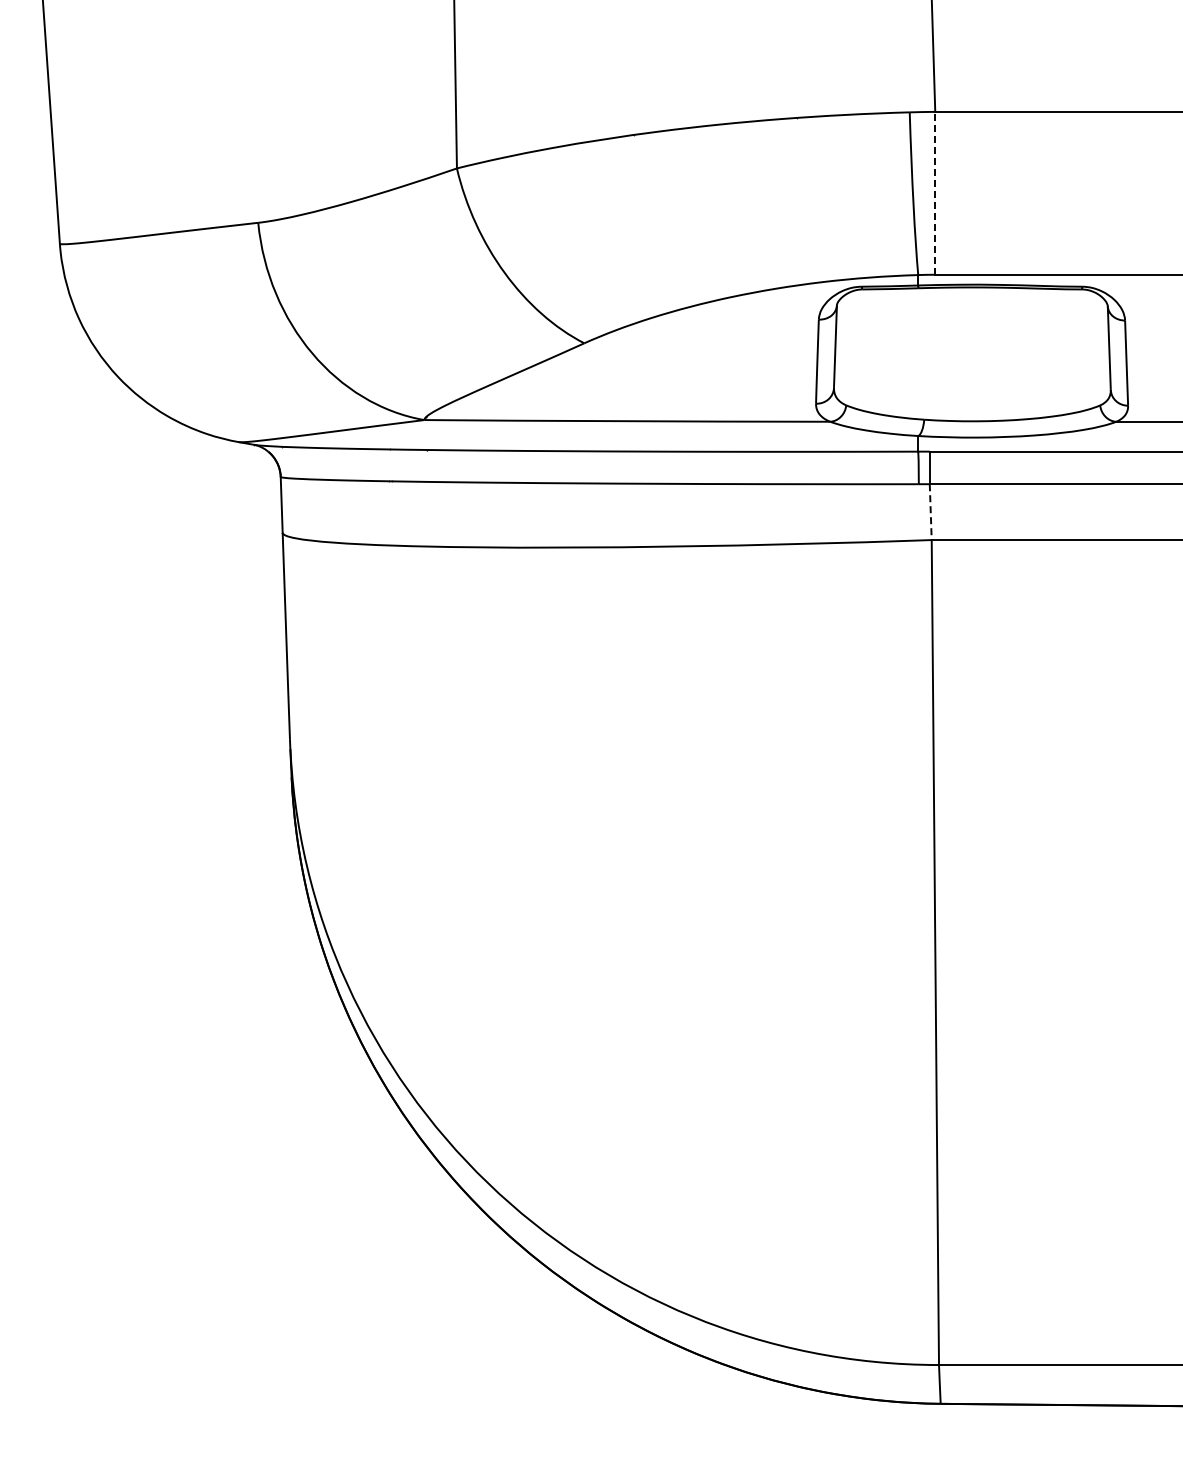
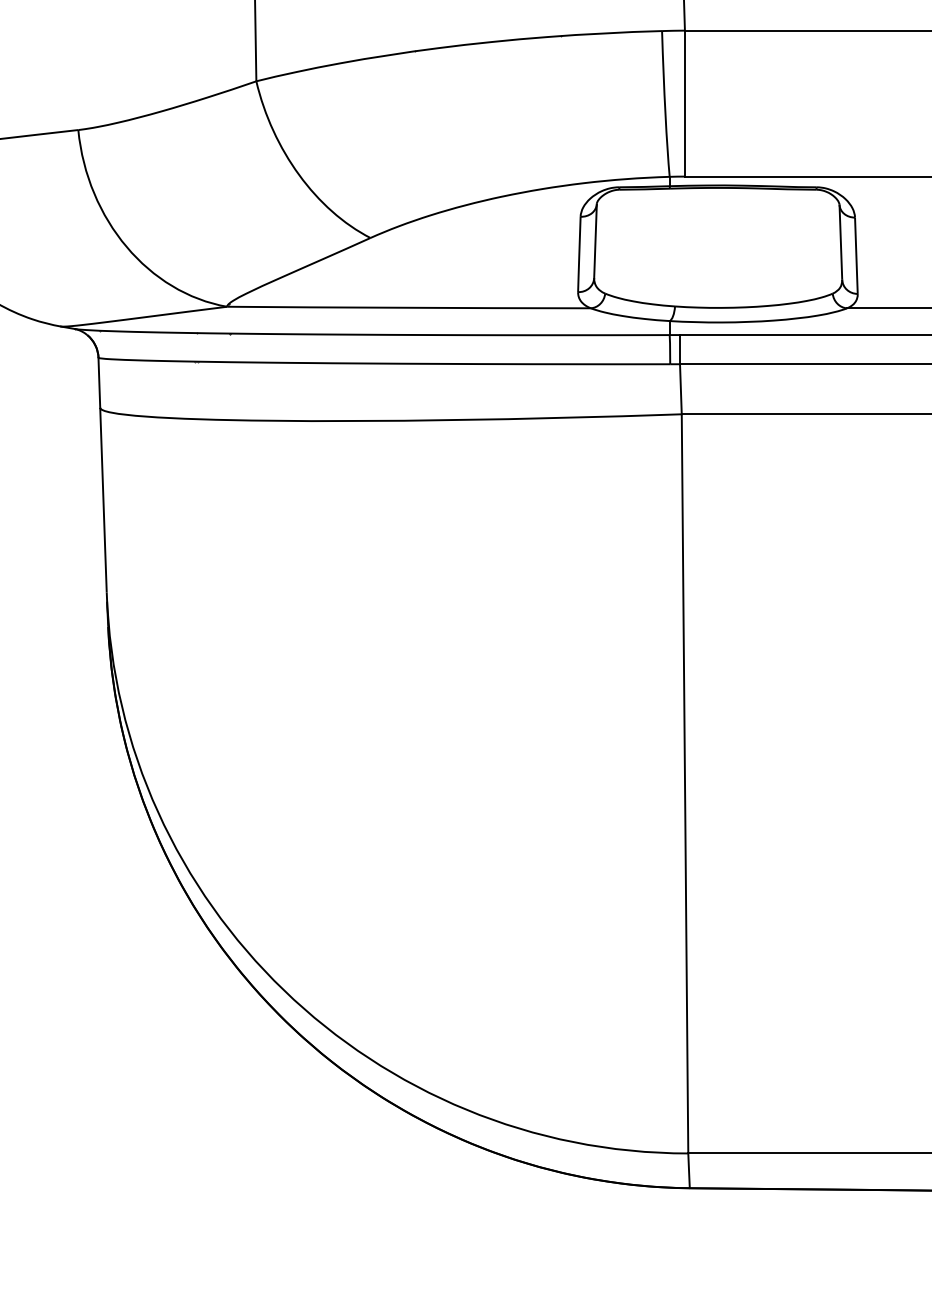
line: (935, 192) -> (685, 102), dashed -> solid
line: (930, 512) -> (680, 389), dashed -> solid

